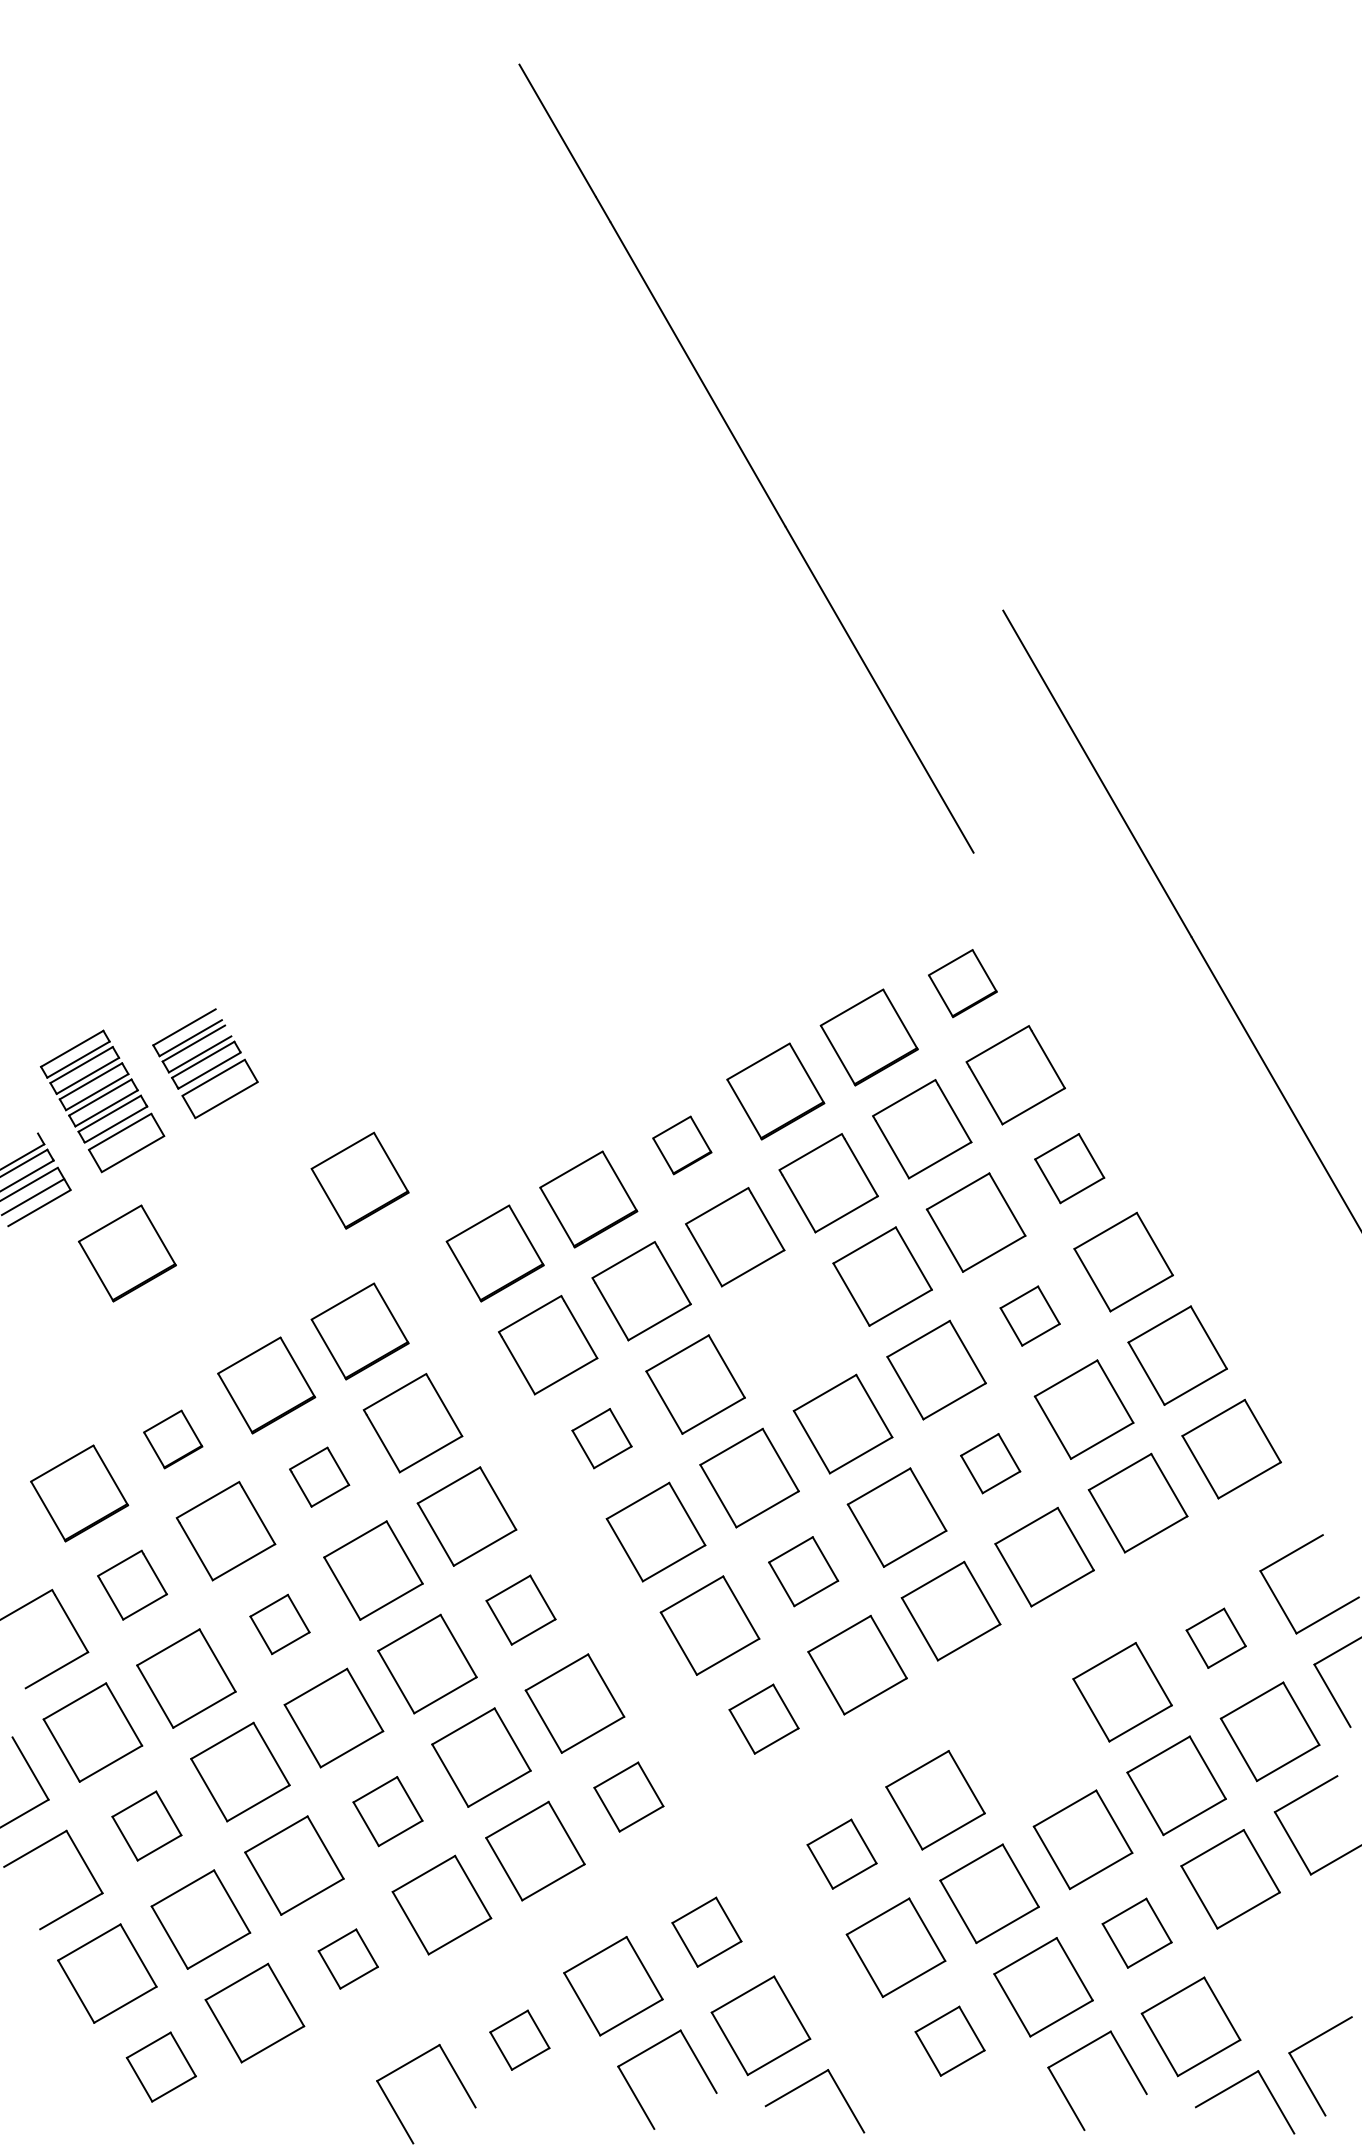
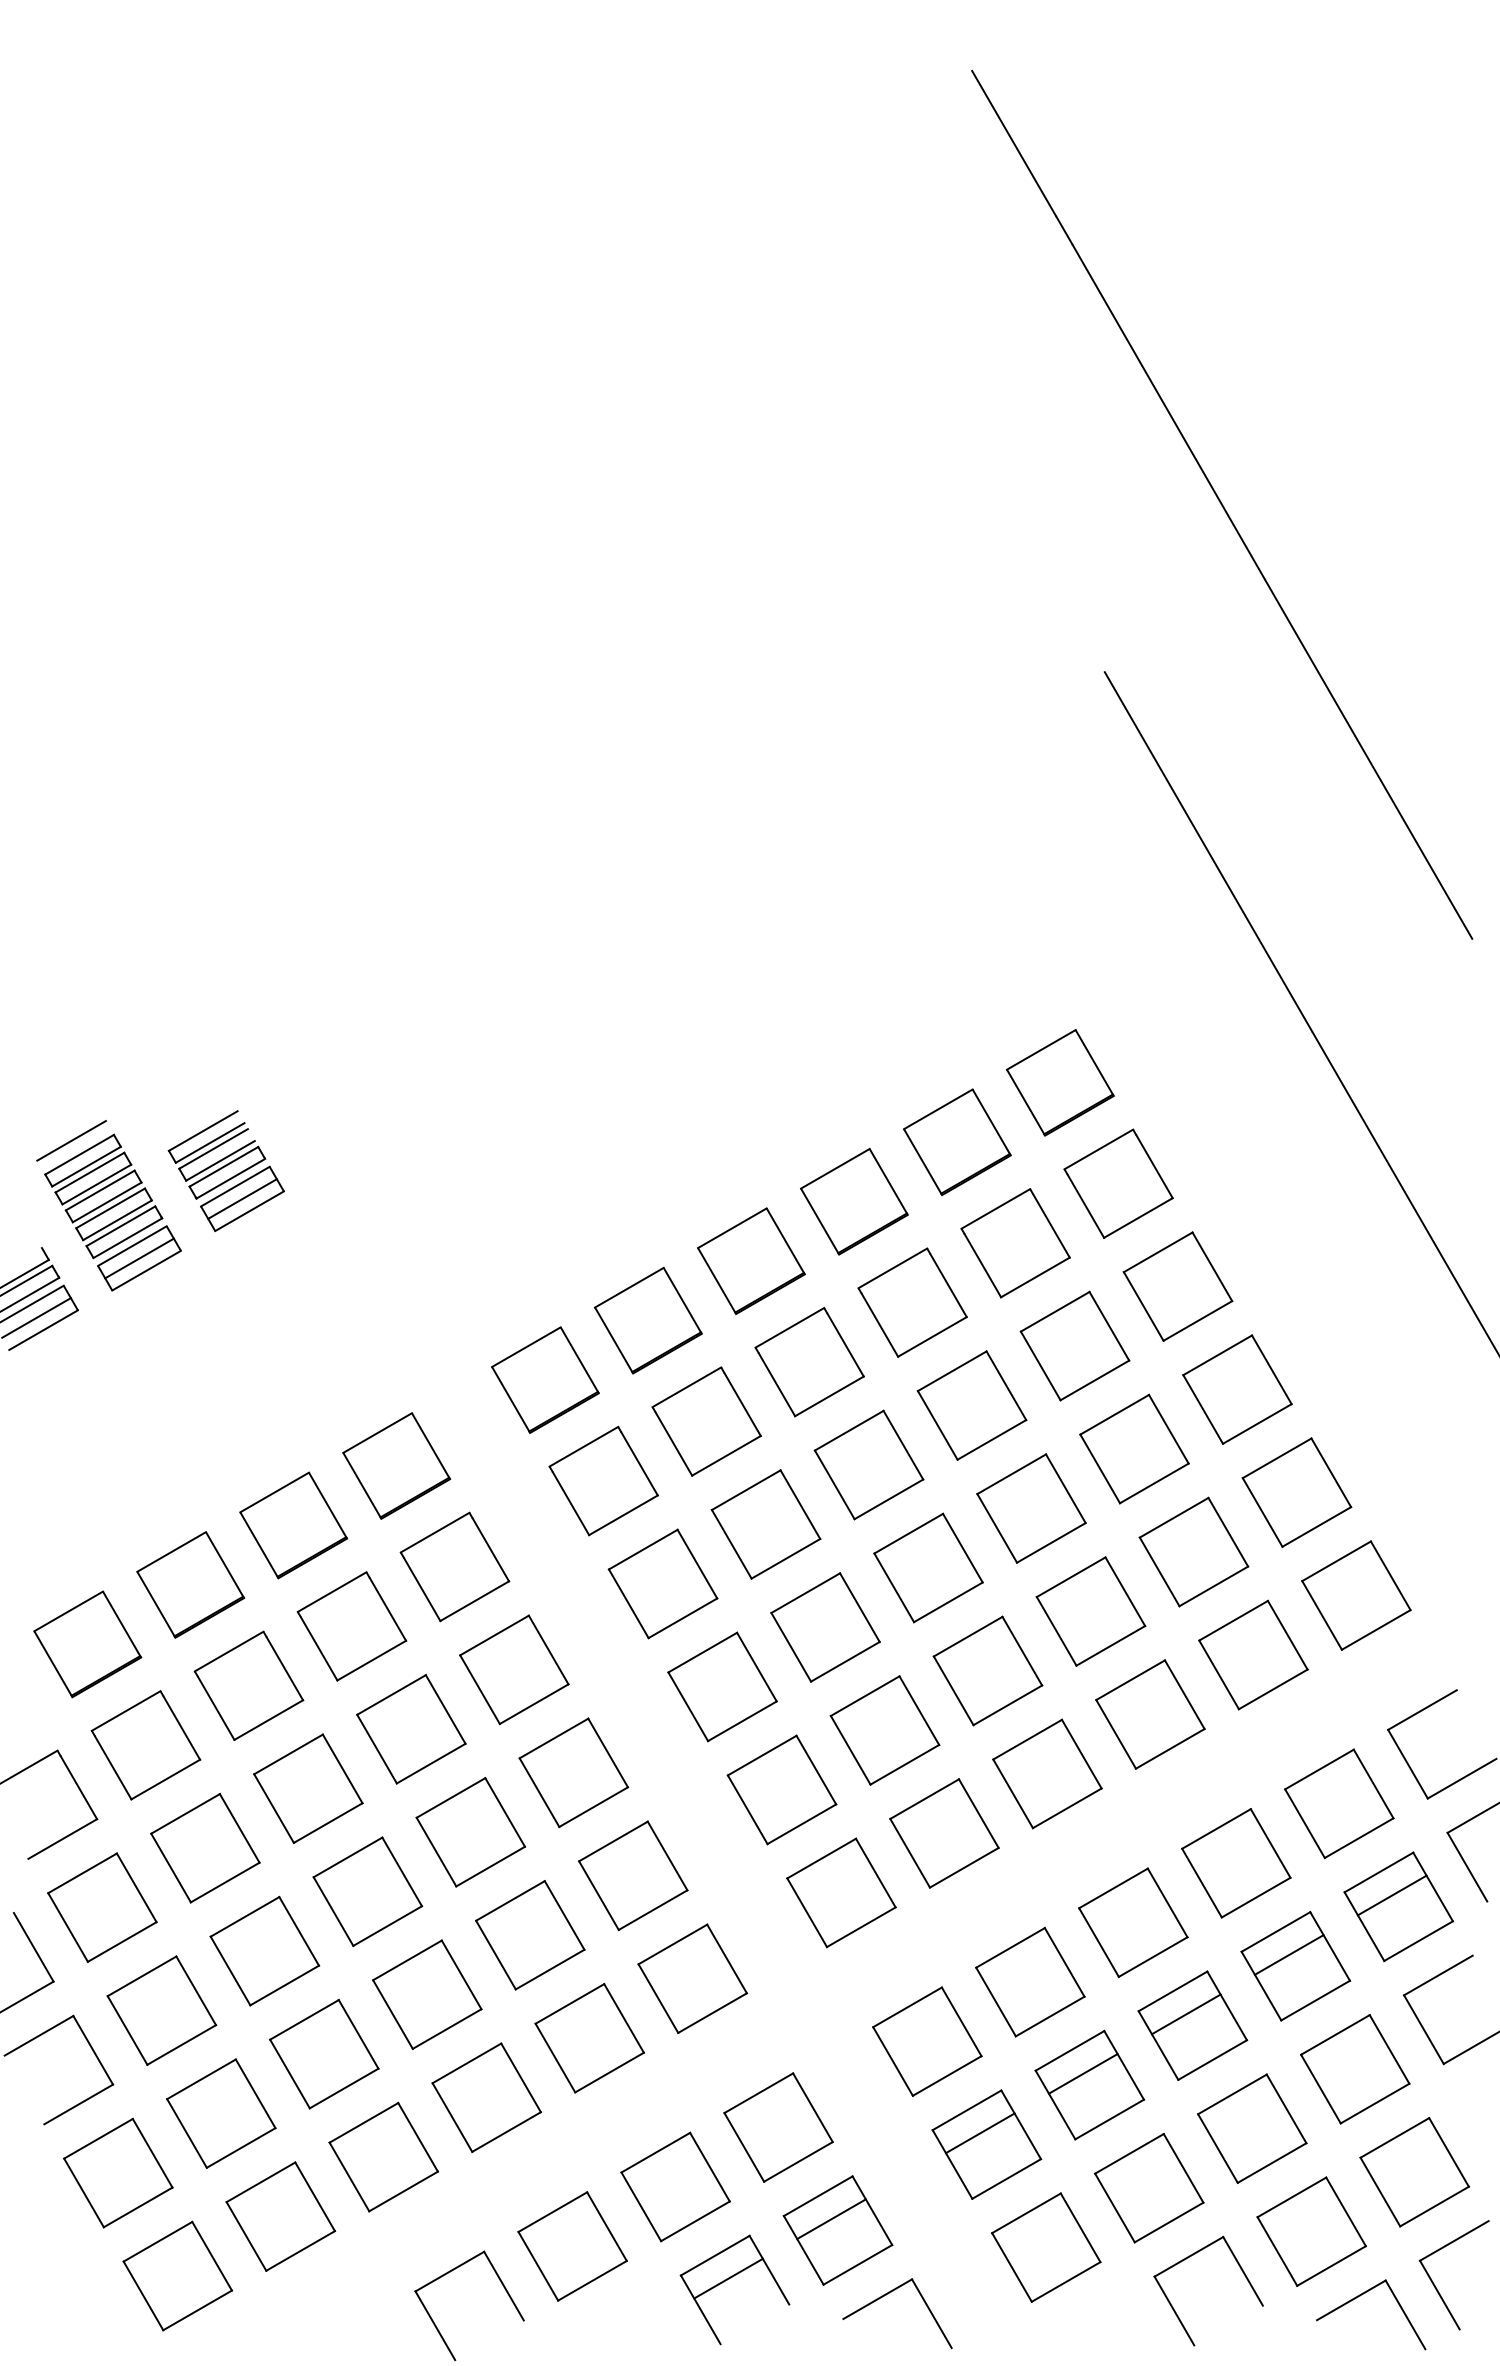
line: (746, 458) -> (1222, 504), moved
part: (962, 983) -> (1060, 1082), size x1.43
line: (64, 1035) -> (71, 1140), added
line: (220, 1088) -> (242, 1198), added
line: (126, 1143) -> (139, 1258), added
part: (682, 1144) -> (751, 1260), size x1.67
part: (1069, 1168) -> (1177, 1286), size x1.43
part: (359, 1180) -> (396, 1299), removed
part: (127, 1252) -> (140, 1379), removed
part: (1030, 1315) -> (1134, 1448), size x1.67
part: (788, 1330) -> (868, 1464), added
part: (601, 1438) -> (662, 1583), size x1.67
part: (172, 1439) -> (190, 1584), size x1.67
part: (990, 1463) -> (1090, 1611), size x1.67
part: (319, 1477) -> (351, 1626), size x1.67
part: (803, 1571) -> (884, 1730), size x1.43
part: (132, 1585) -> (145, 1745), size x1.43
part: (520, 1609) -> (573, 1772), size x1.43
part: (280, 1624) -> (308, 1788), size x1.67
part: (1216, 1637) -> (1339, 1803), size x1.67
part: (764, 1718) -> (841, 1892), size x1.43
line: (1263, 1721) -> (1391, 1895), added
part: (1029, 1746) -> (1133, 1922), added
line: (1170, 1775) -> (1288, 1954), added
part: (628, 1796) -> (692, 1978), size x1.43
part: (388, 1811) -> (427, 1994), size x1.43
part: (146, 1825) -> (161, 2010), size x1.43
line: (1076, 1829) -> (1185, 2014), added
part: (842, 1854) -> (927, 2041), size x1.43
line: (982, 1883) -> (1082, 2073), added
part: (706, 1932) -> (778, 2127), size x1.43
part: (1137, 1933) -> (1252, 2128), size x1.43
line: (889, 1937) -> (979, 2133), added
part: (348, 1958) -> (383, 2156), size x1.67
part: (1284, 1973) -> (1414, 2172), added
line: (755, 2015) -> (831, 2219), added
part: (519, 2040) -> (572, 2246), size x1.67
part: (950, 2041) -> (1046, 2247), size x1.43
part: (161, 2066) -> (177, 2275), size x1.43
line: (661, 2069) -> (728, 2278), added

